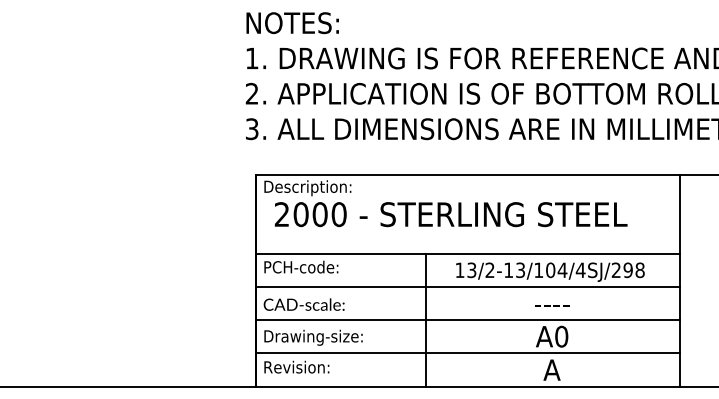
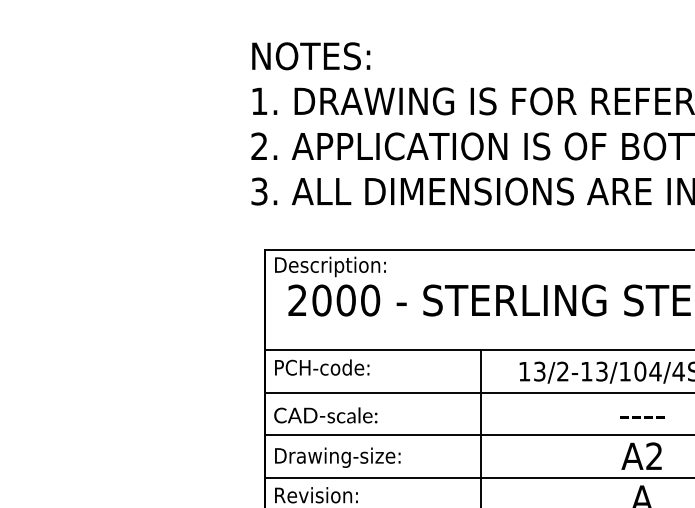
text: (561, 336) -> (654, 456), A0 -> A2

